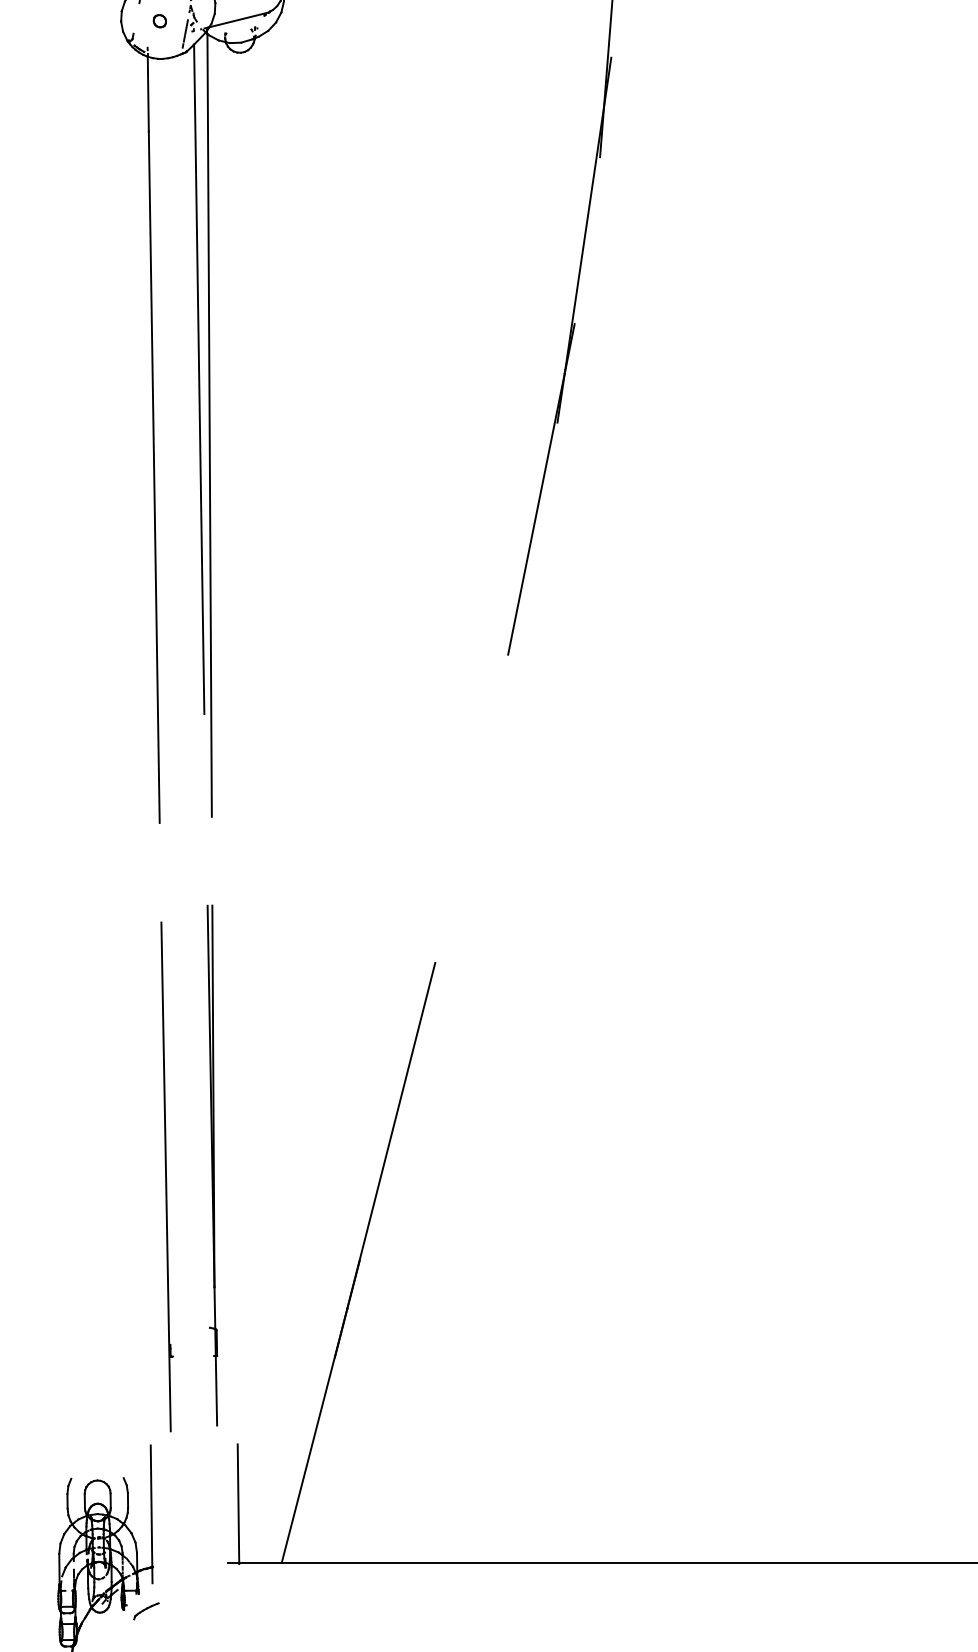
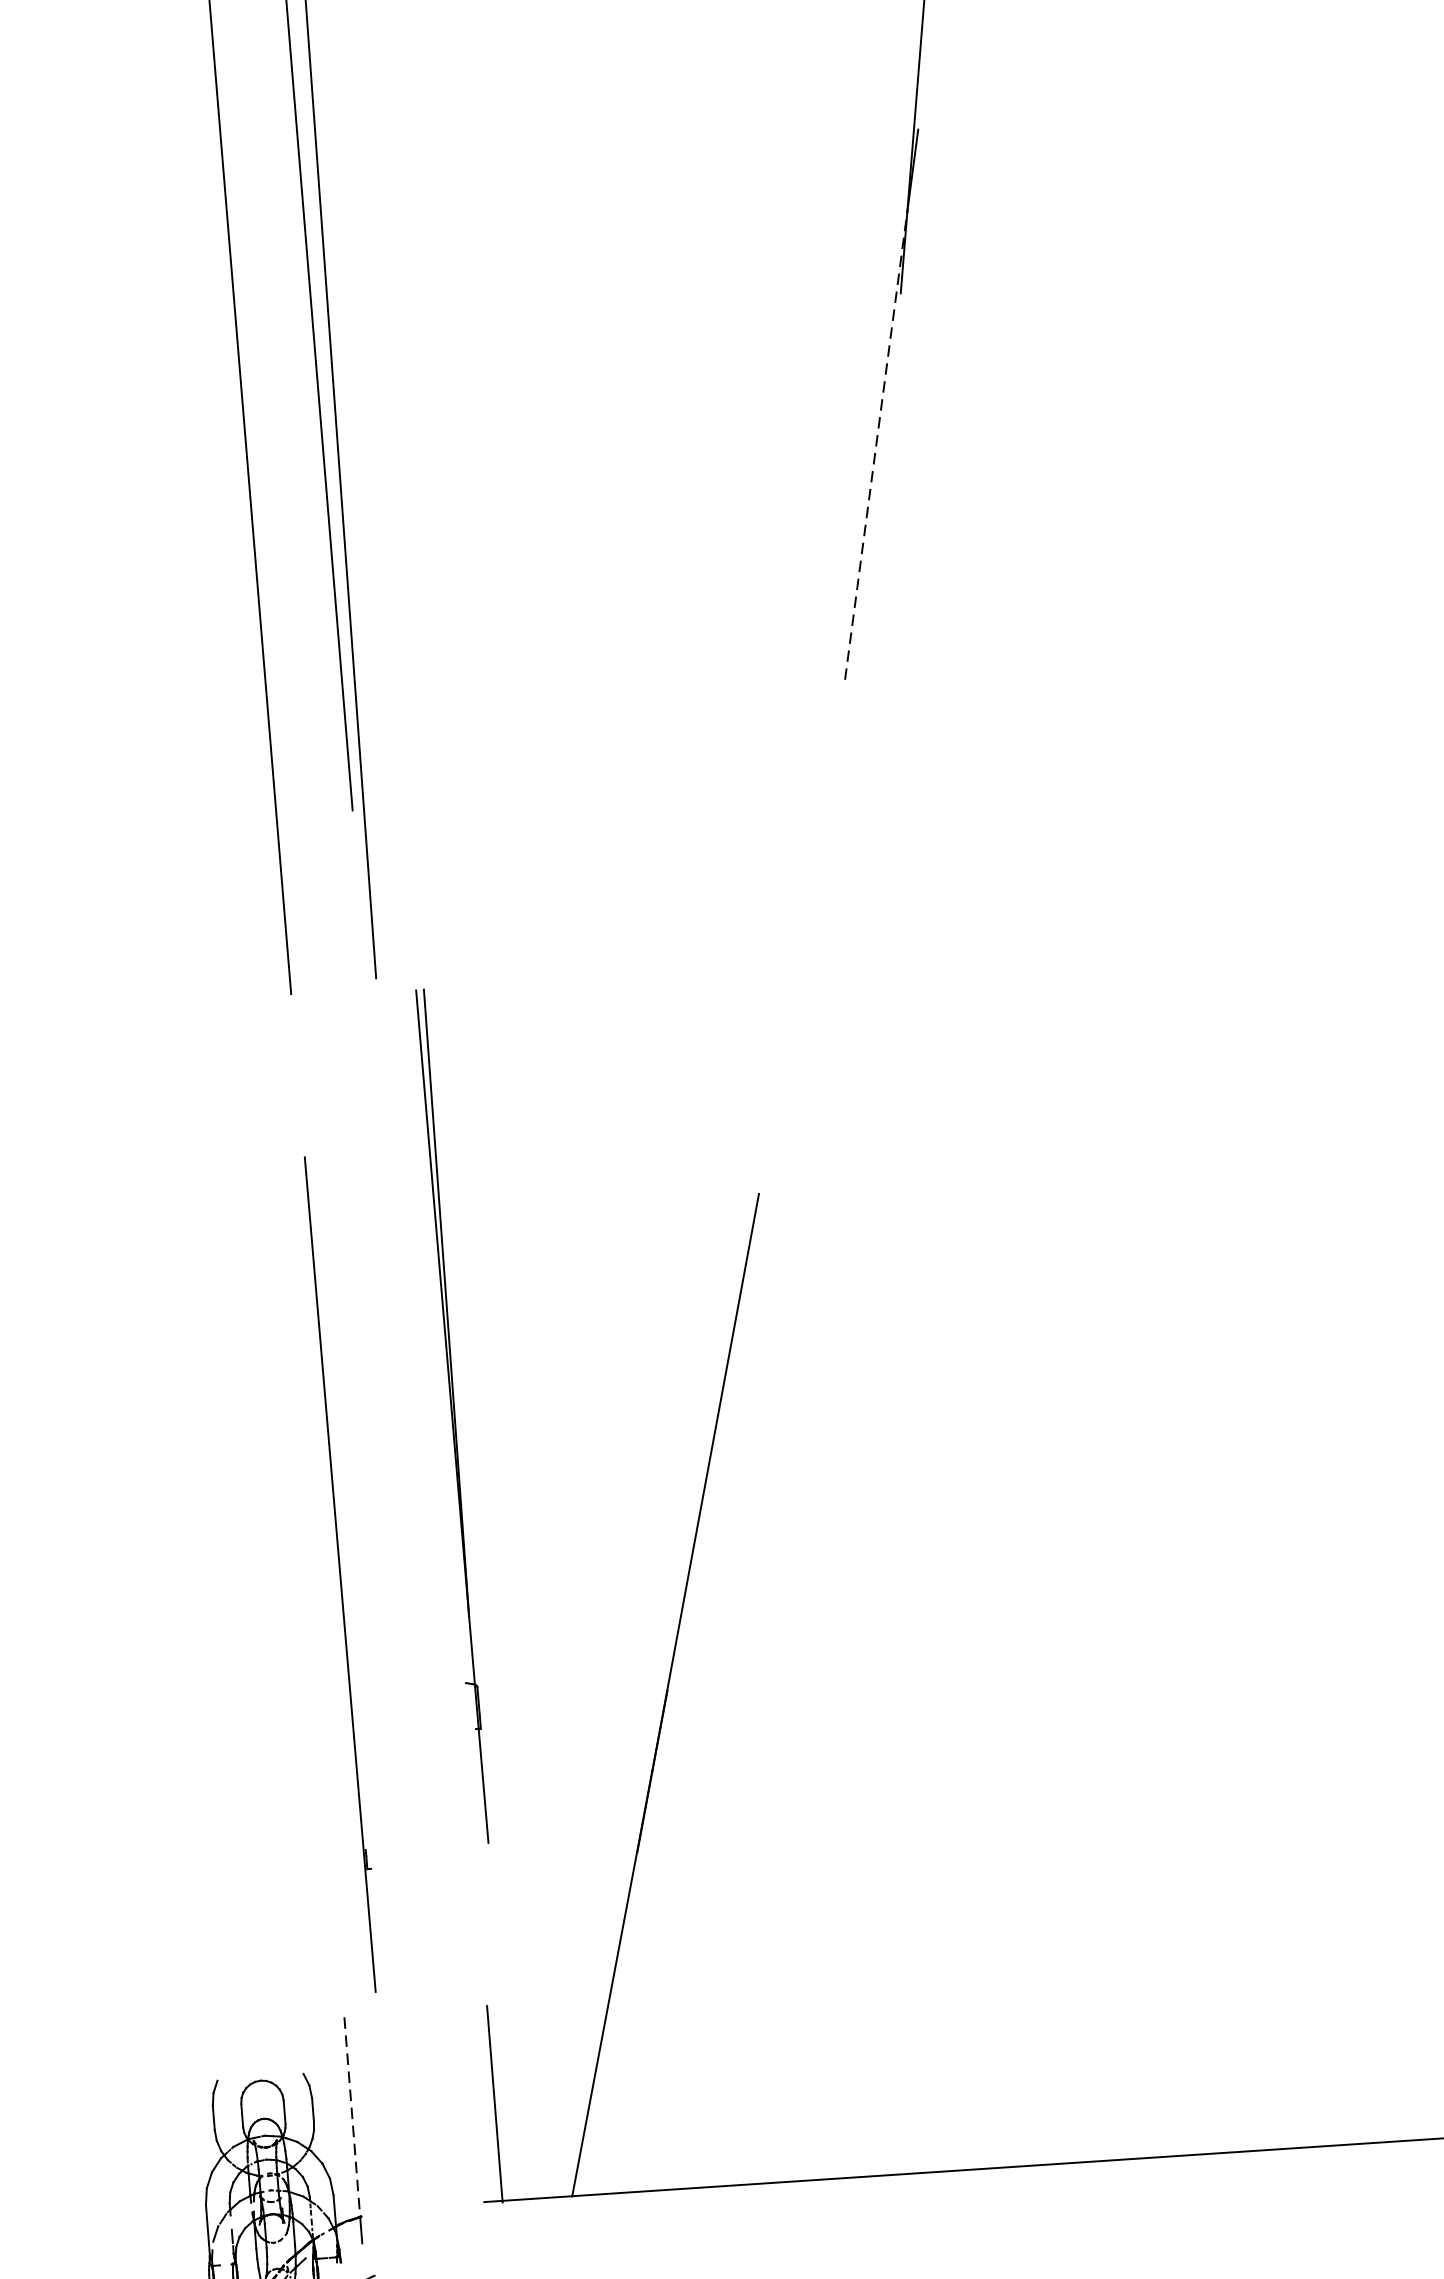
line: (536, 513) -> (876, 444), solid -> dashed
part: (212, 1165) -> (452, 1416), moved
line: (151, 1506) -> (352, 2117), solid -> dashed

